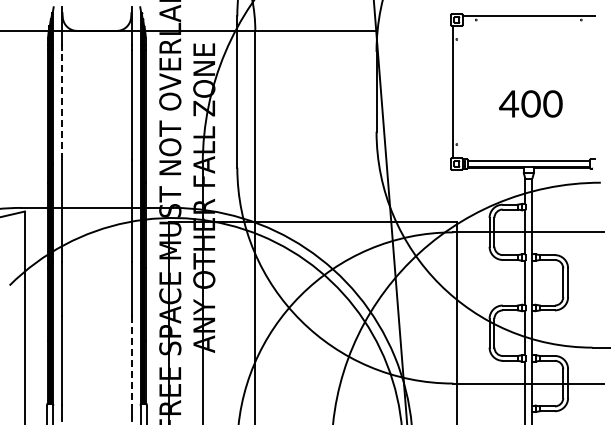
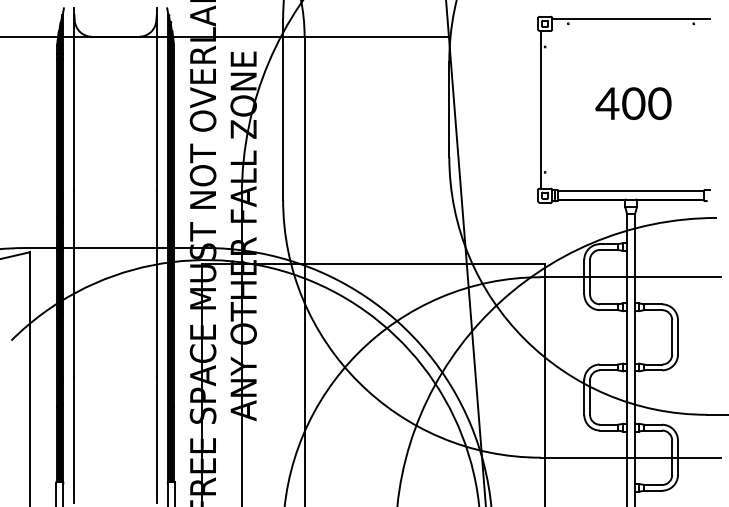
text: (530, 103) -> (633, 103), moved
line: (62, 104) -> (74, 124), dashed -> solid
line: (131, 360) -> (156, 430), dashed -> solid

